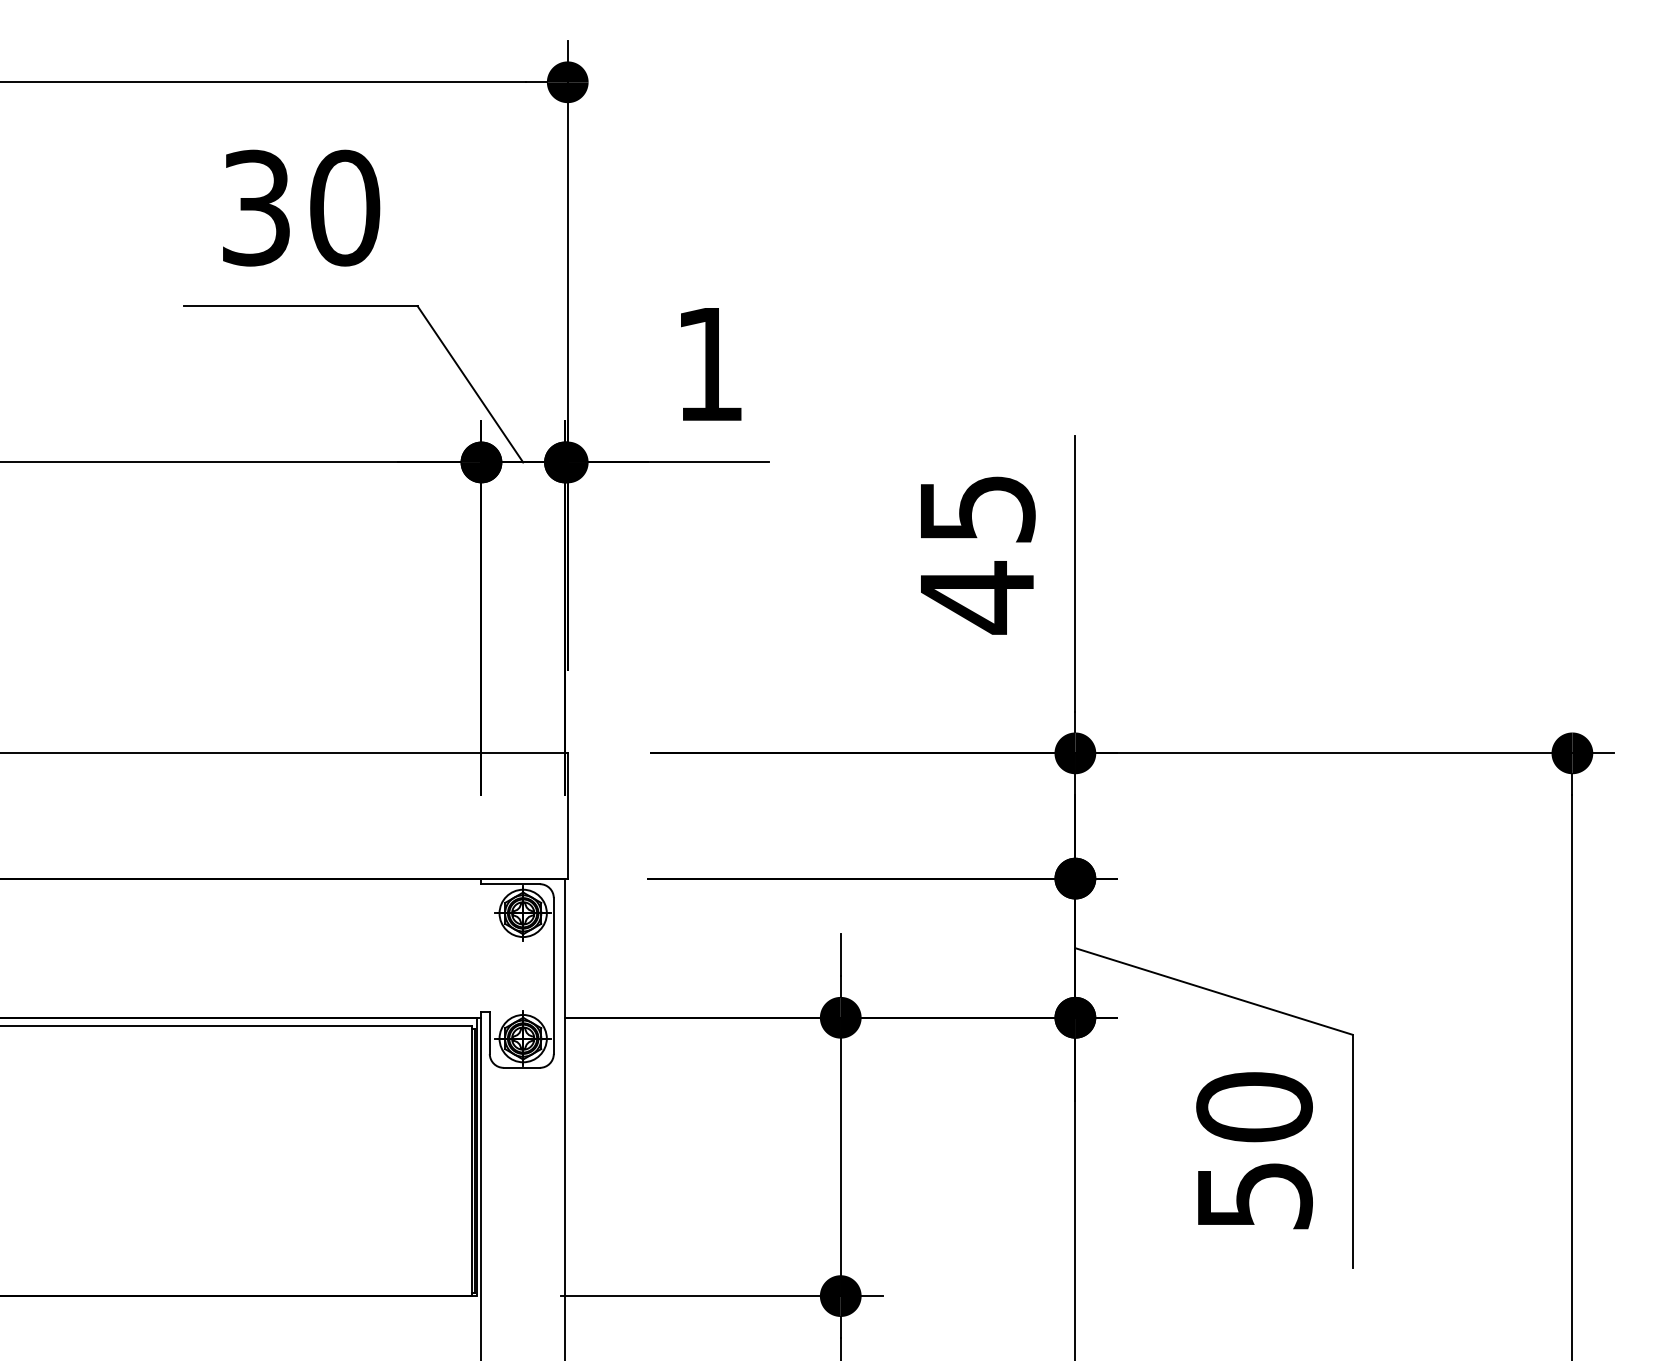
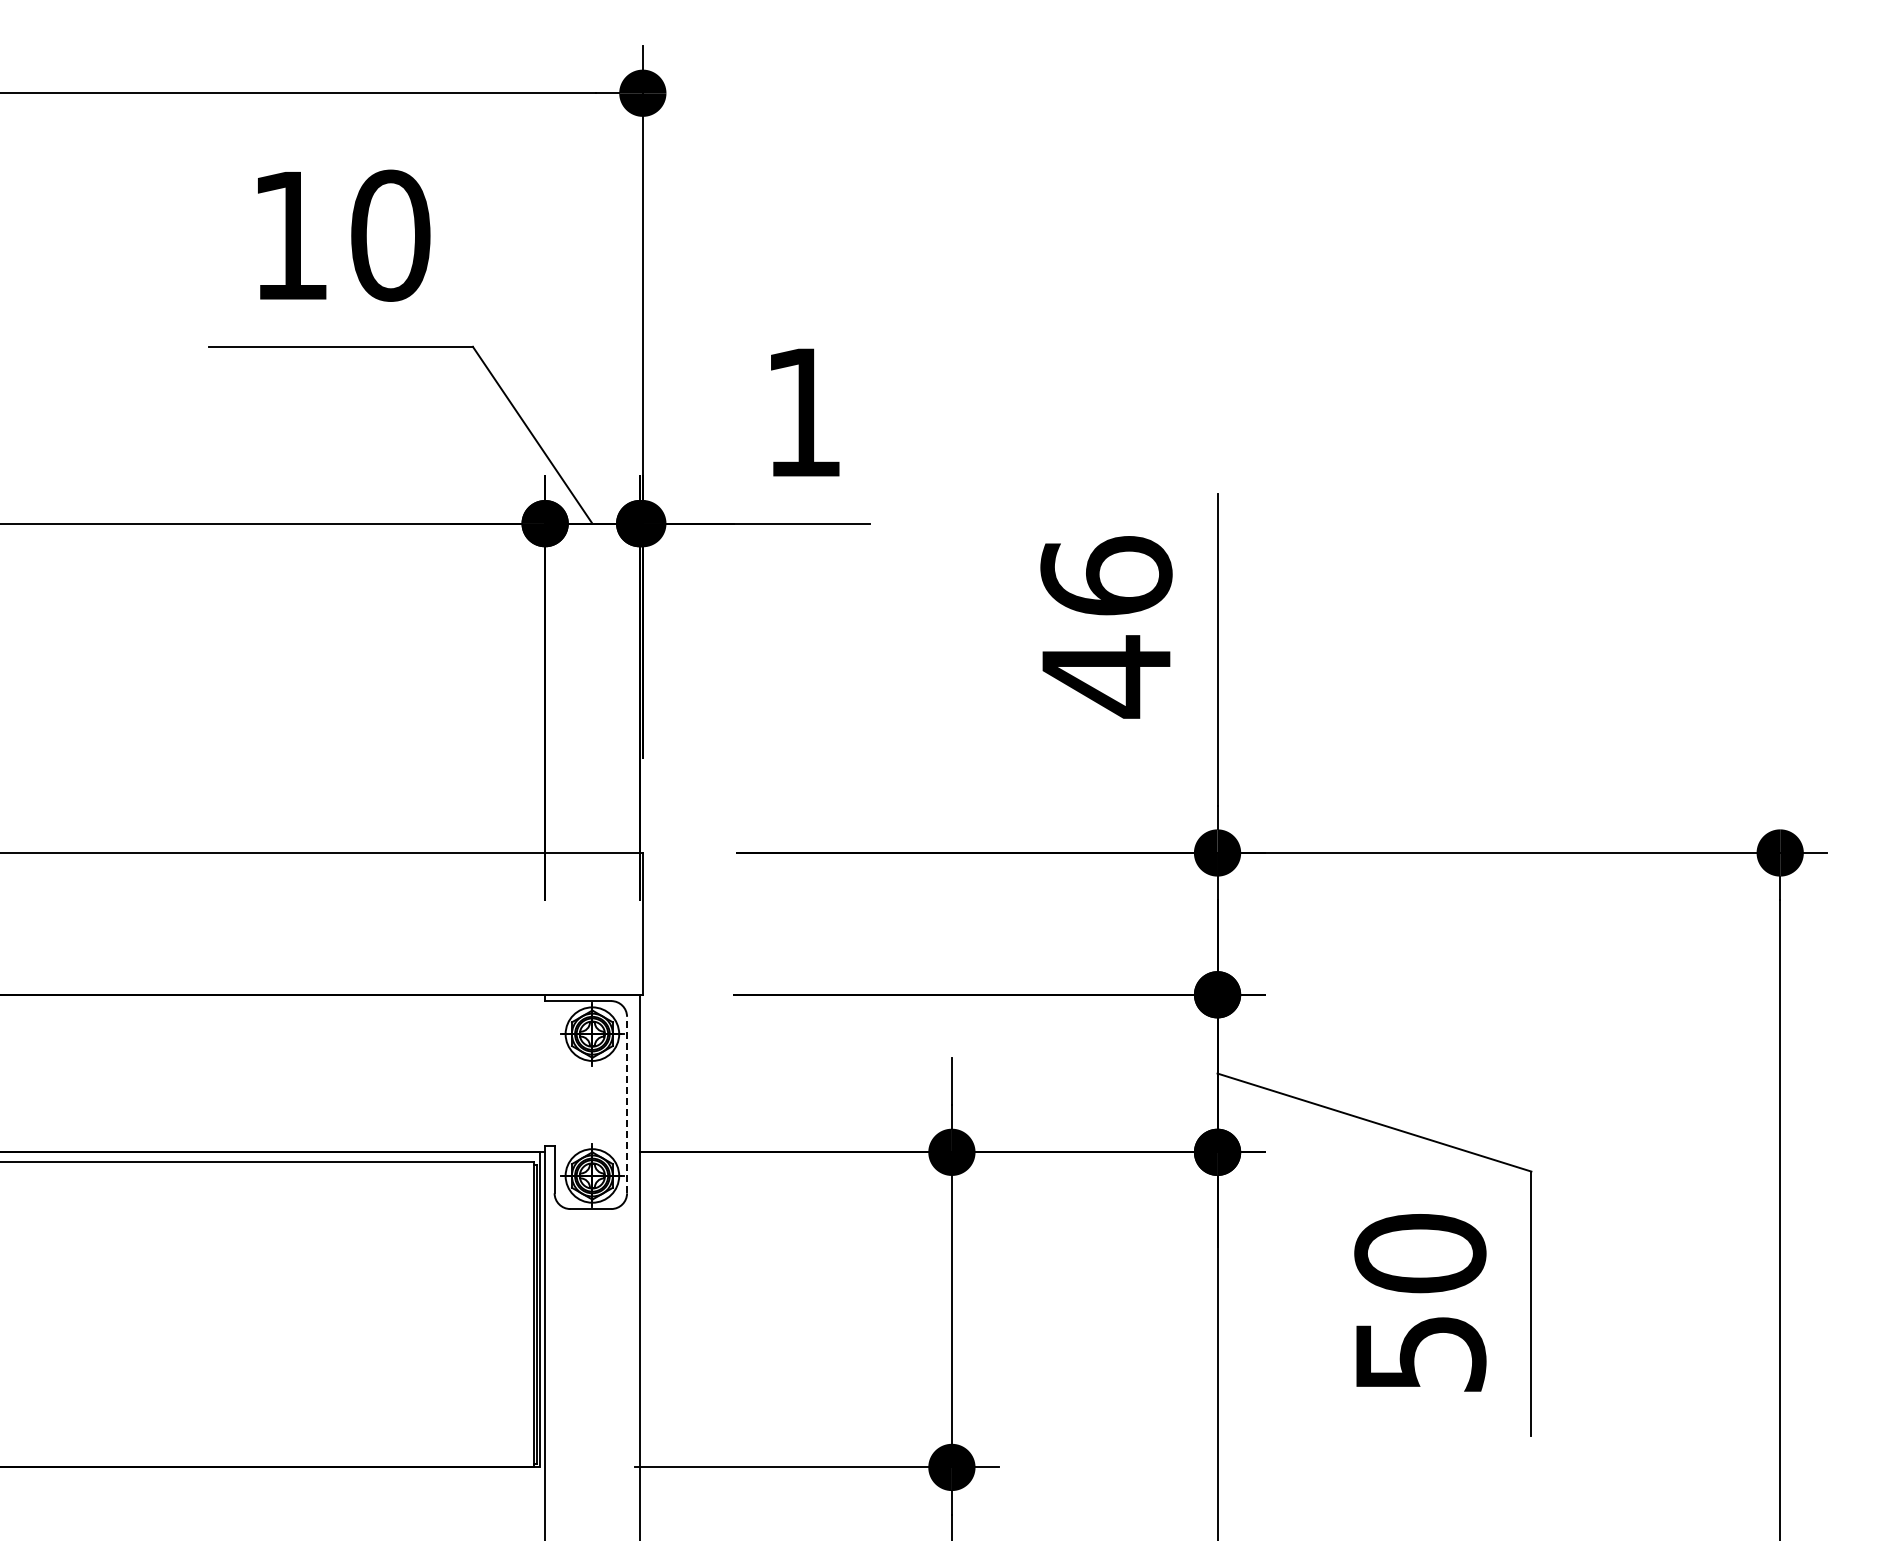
text: (256, 207) -> (290, 235), 30 -> 10
text: (977, 508) -> (1106, 575), 45 -> 46
line: (554, 975) -> (627, 1104), solid -> dashed

